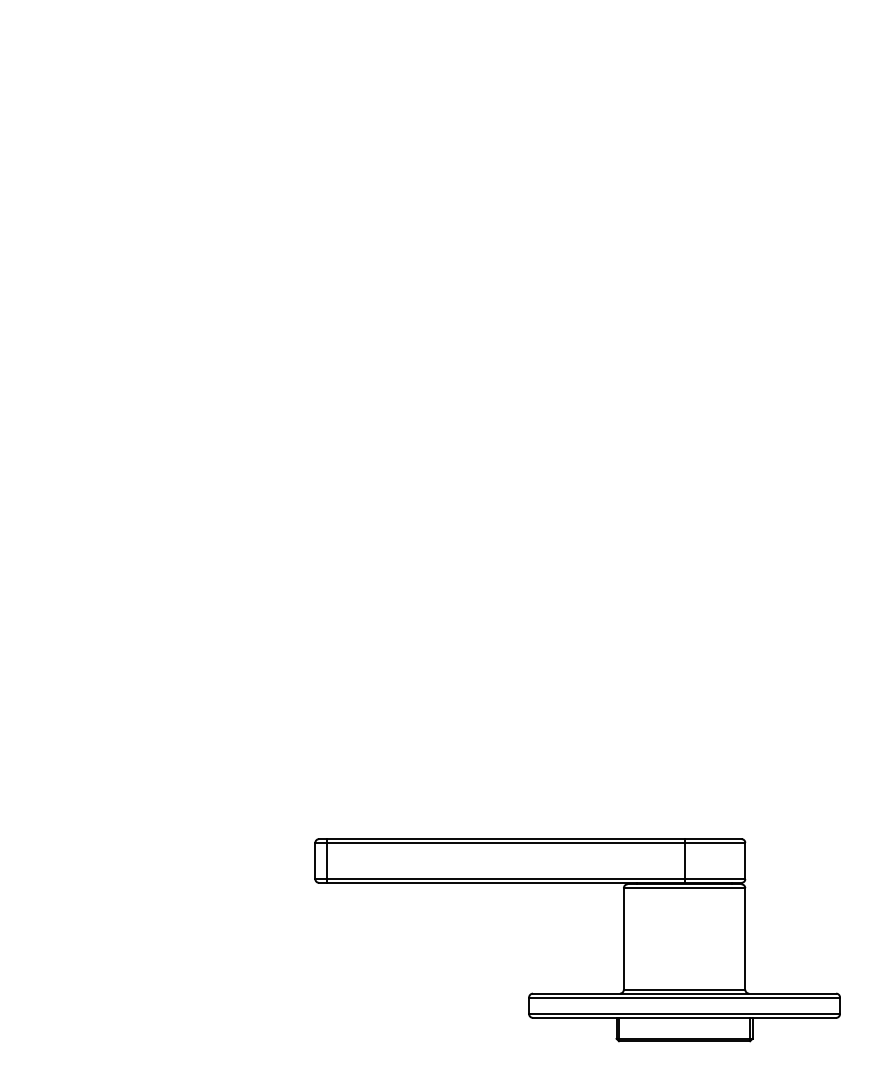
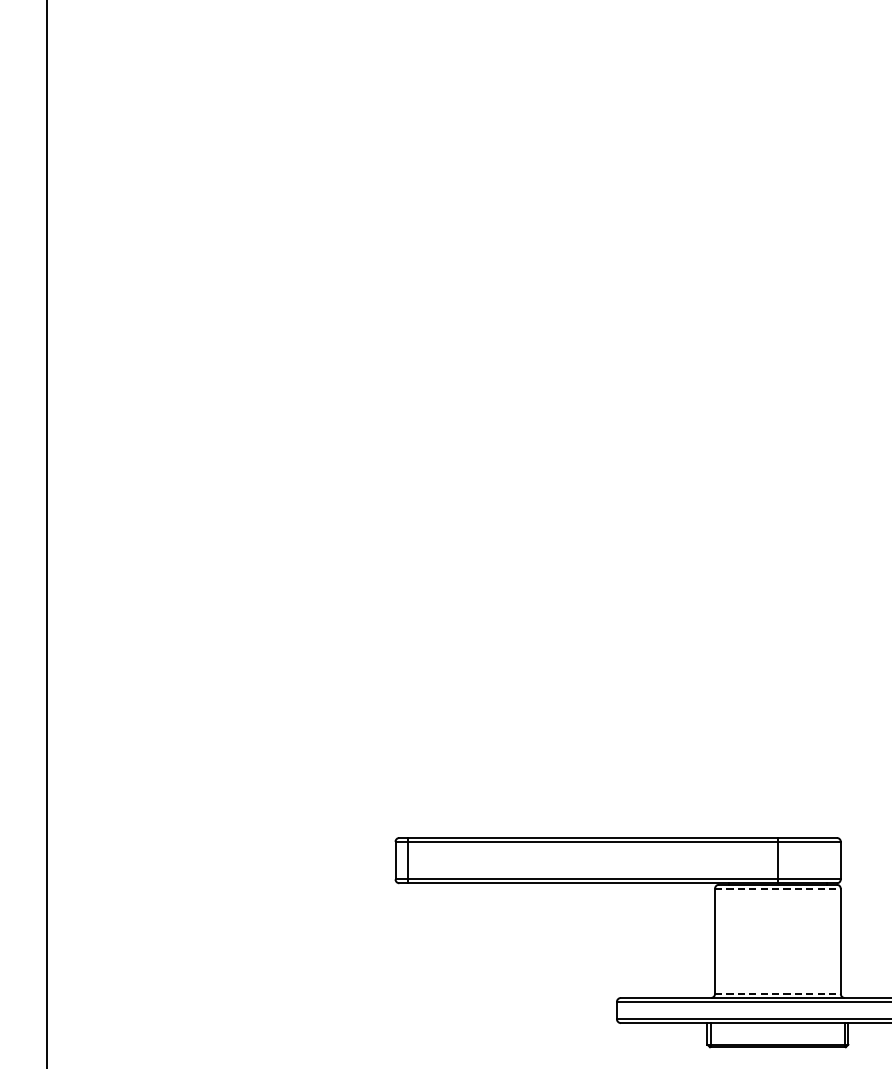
line: (684, 888) -> (777, 889), solid -> dashed
line: (684, 989) -> (777, 993), solid -> dashed

